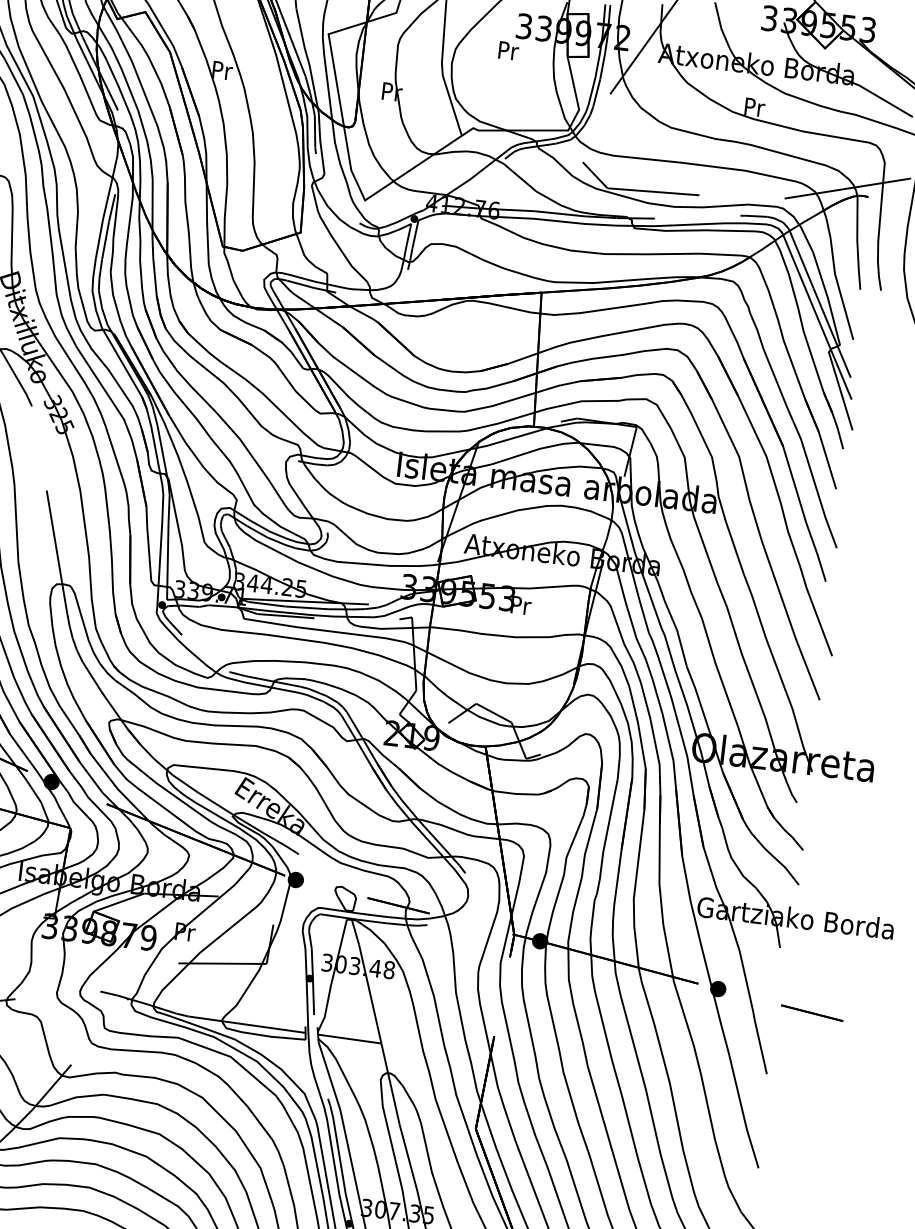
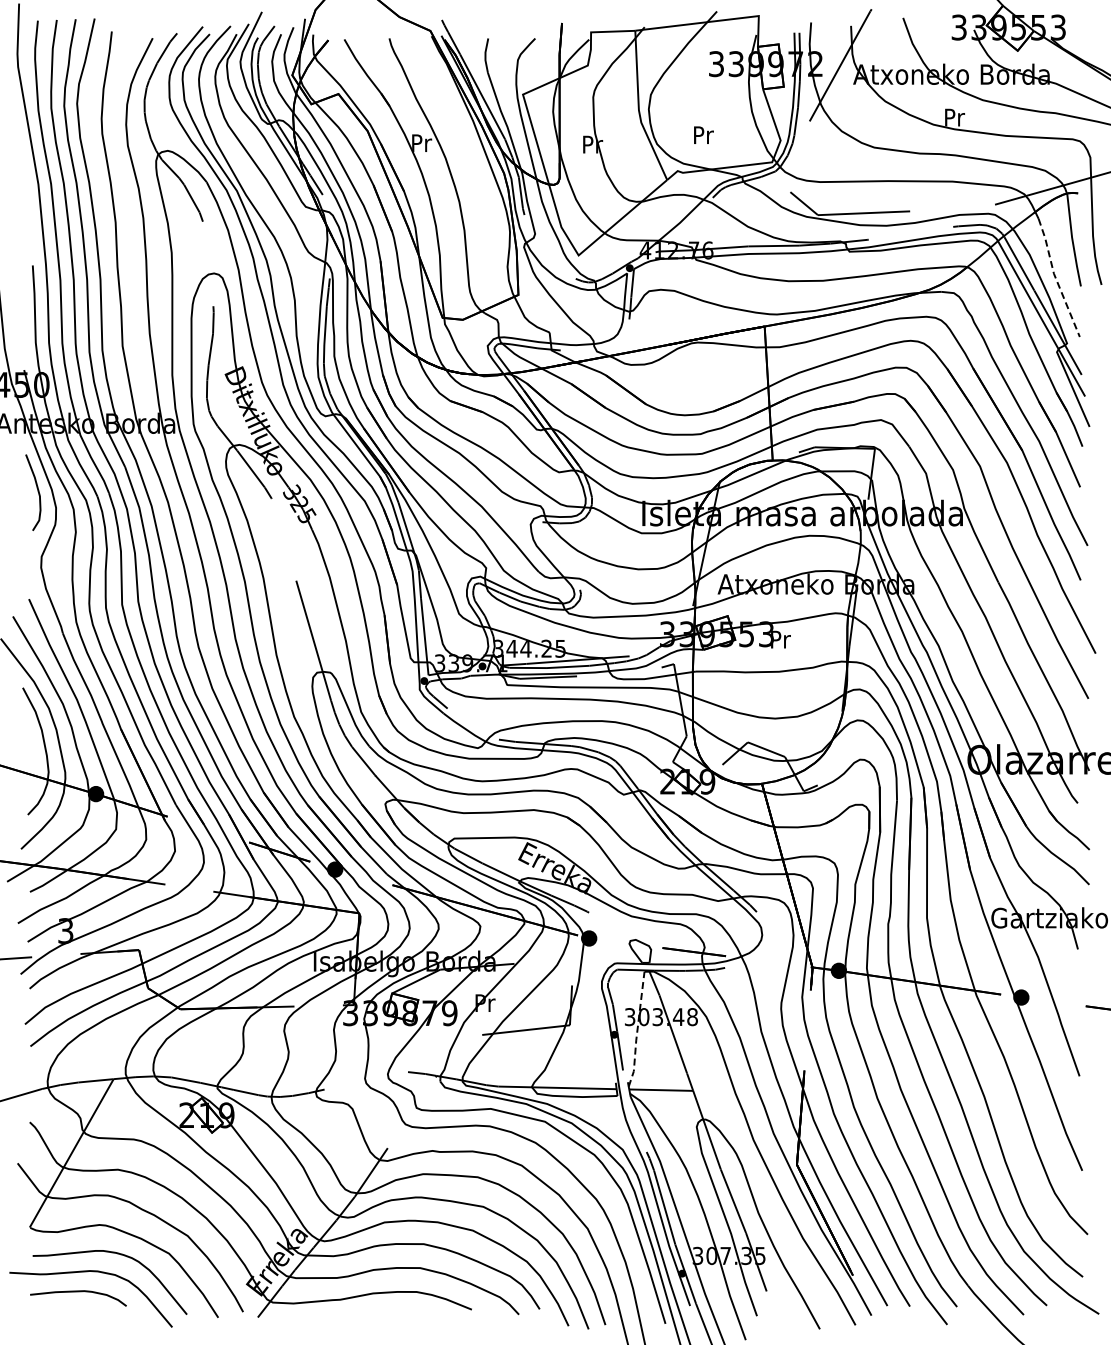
text: (508, 50) -> (703, 134), moved
line: (836, 278) -> (1055, 278), solid -> dashed
line: (333, 978) -> (637, 1031), solid -> dashed

